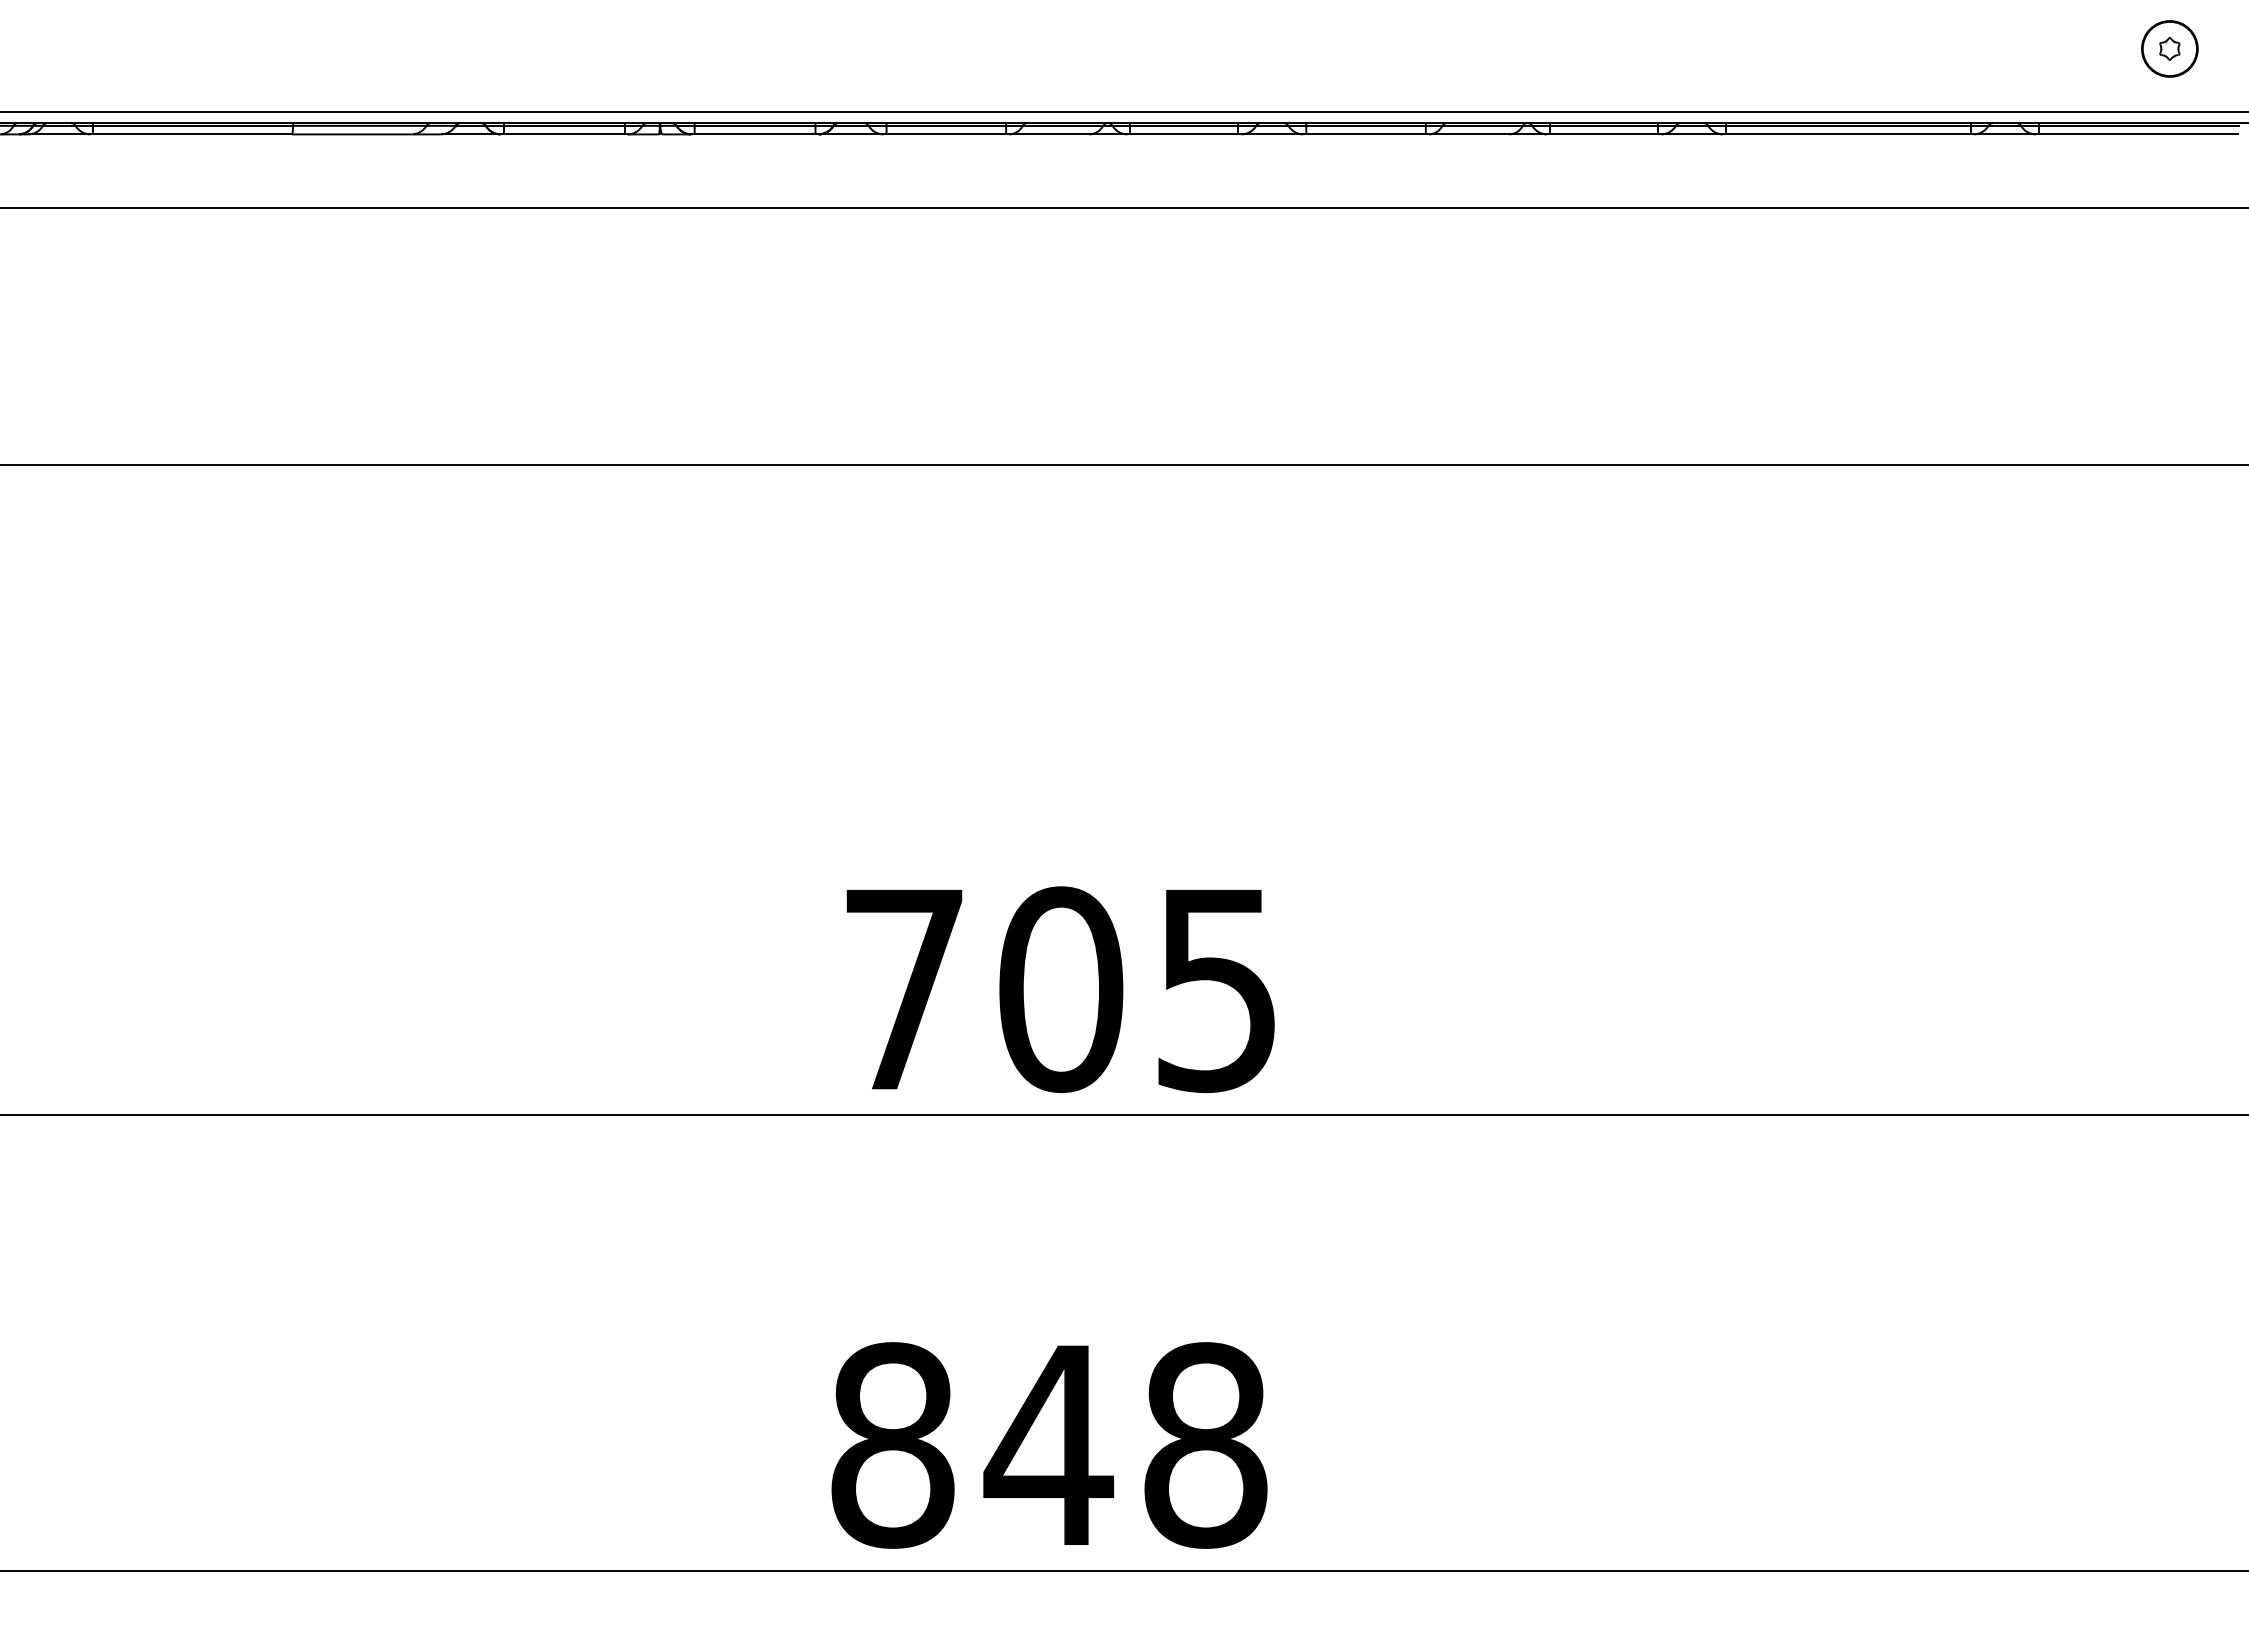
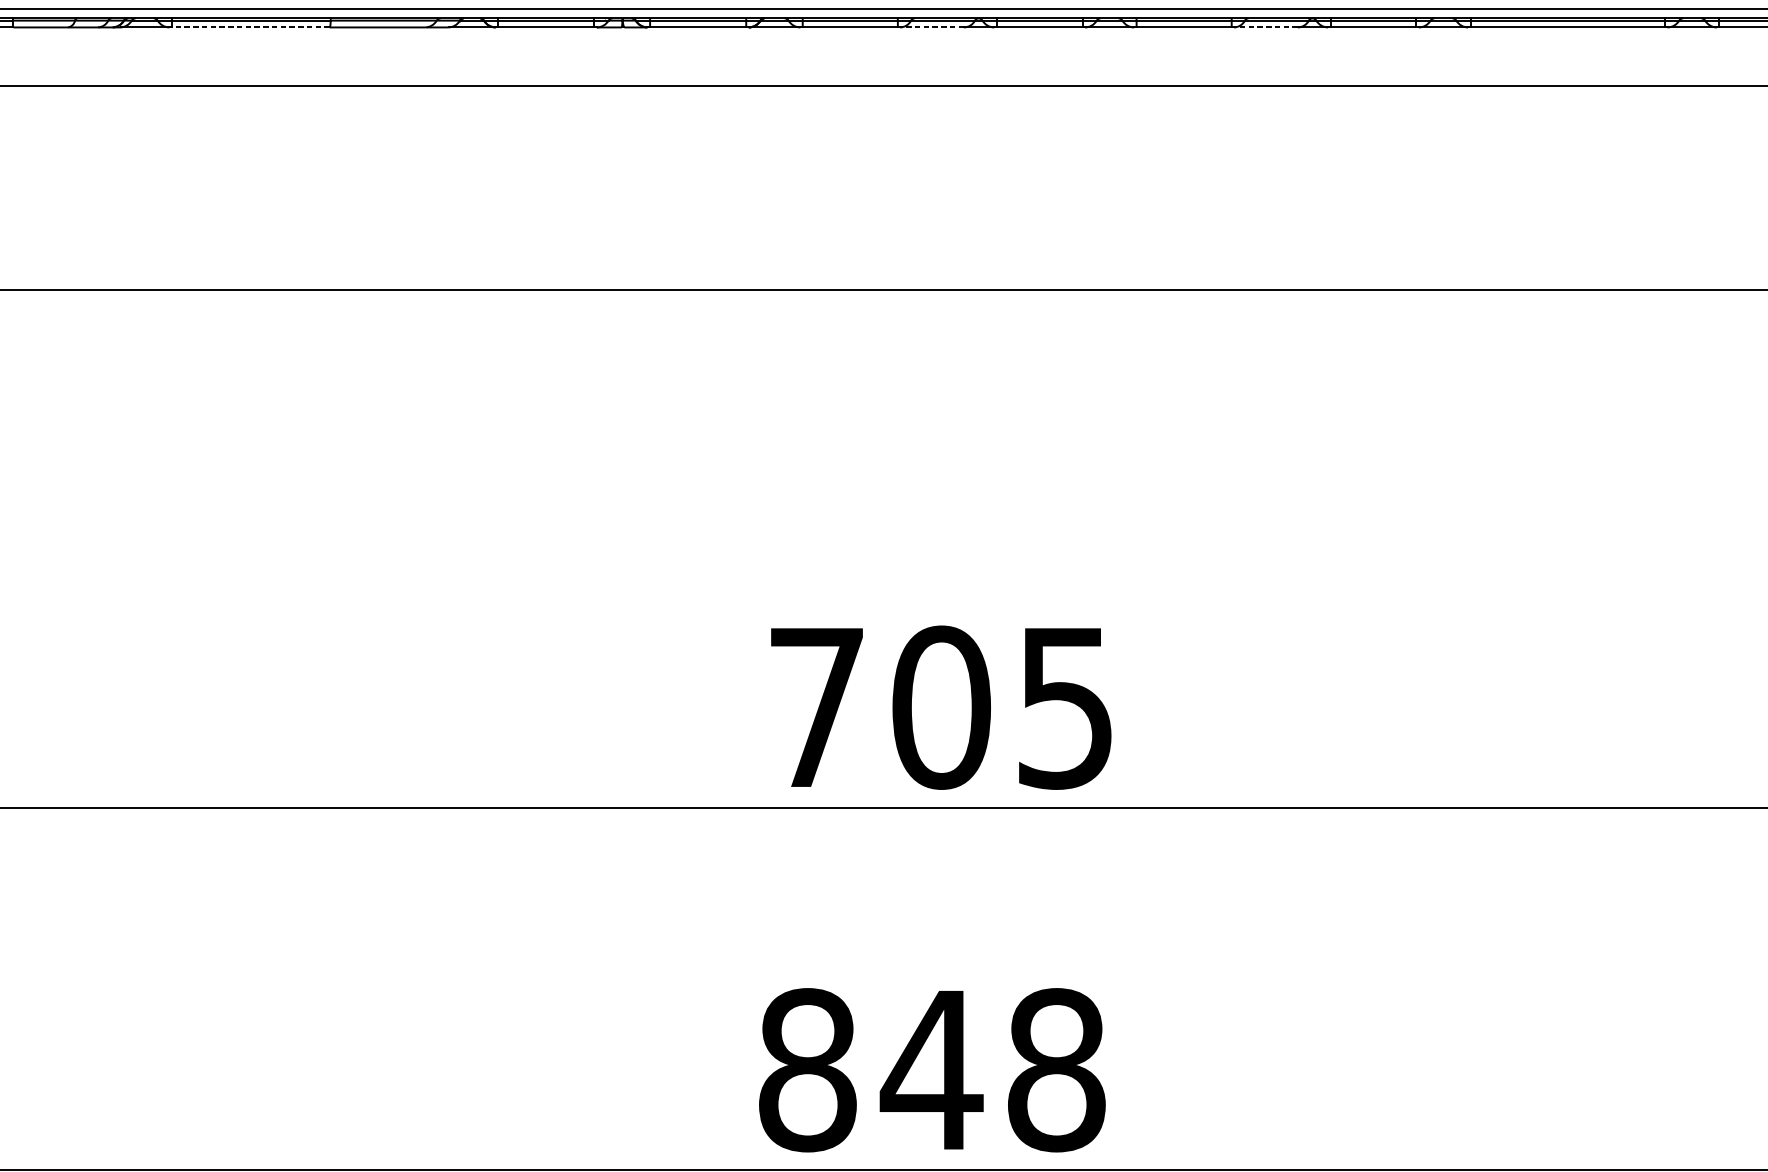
line: (192, 134) -> (250, 27), solid -> dashed
line: (1048, 134) -> (931, 27), solid -> dashed
line: (1468, 134) -> (1265, 27), solid -> dashed

